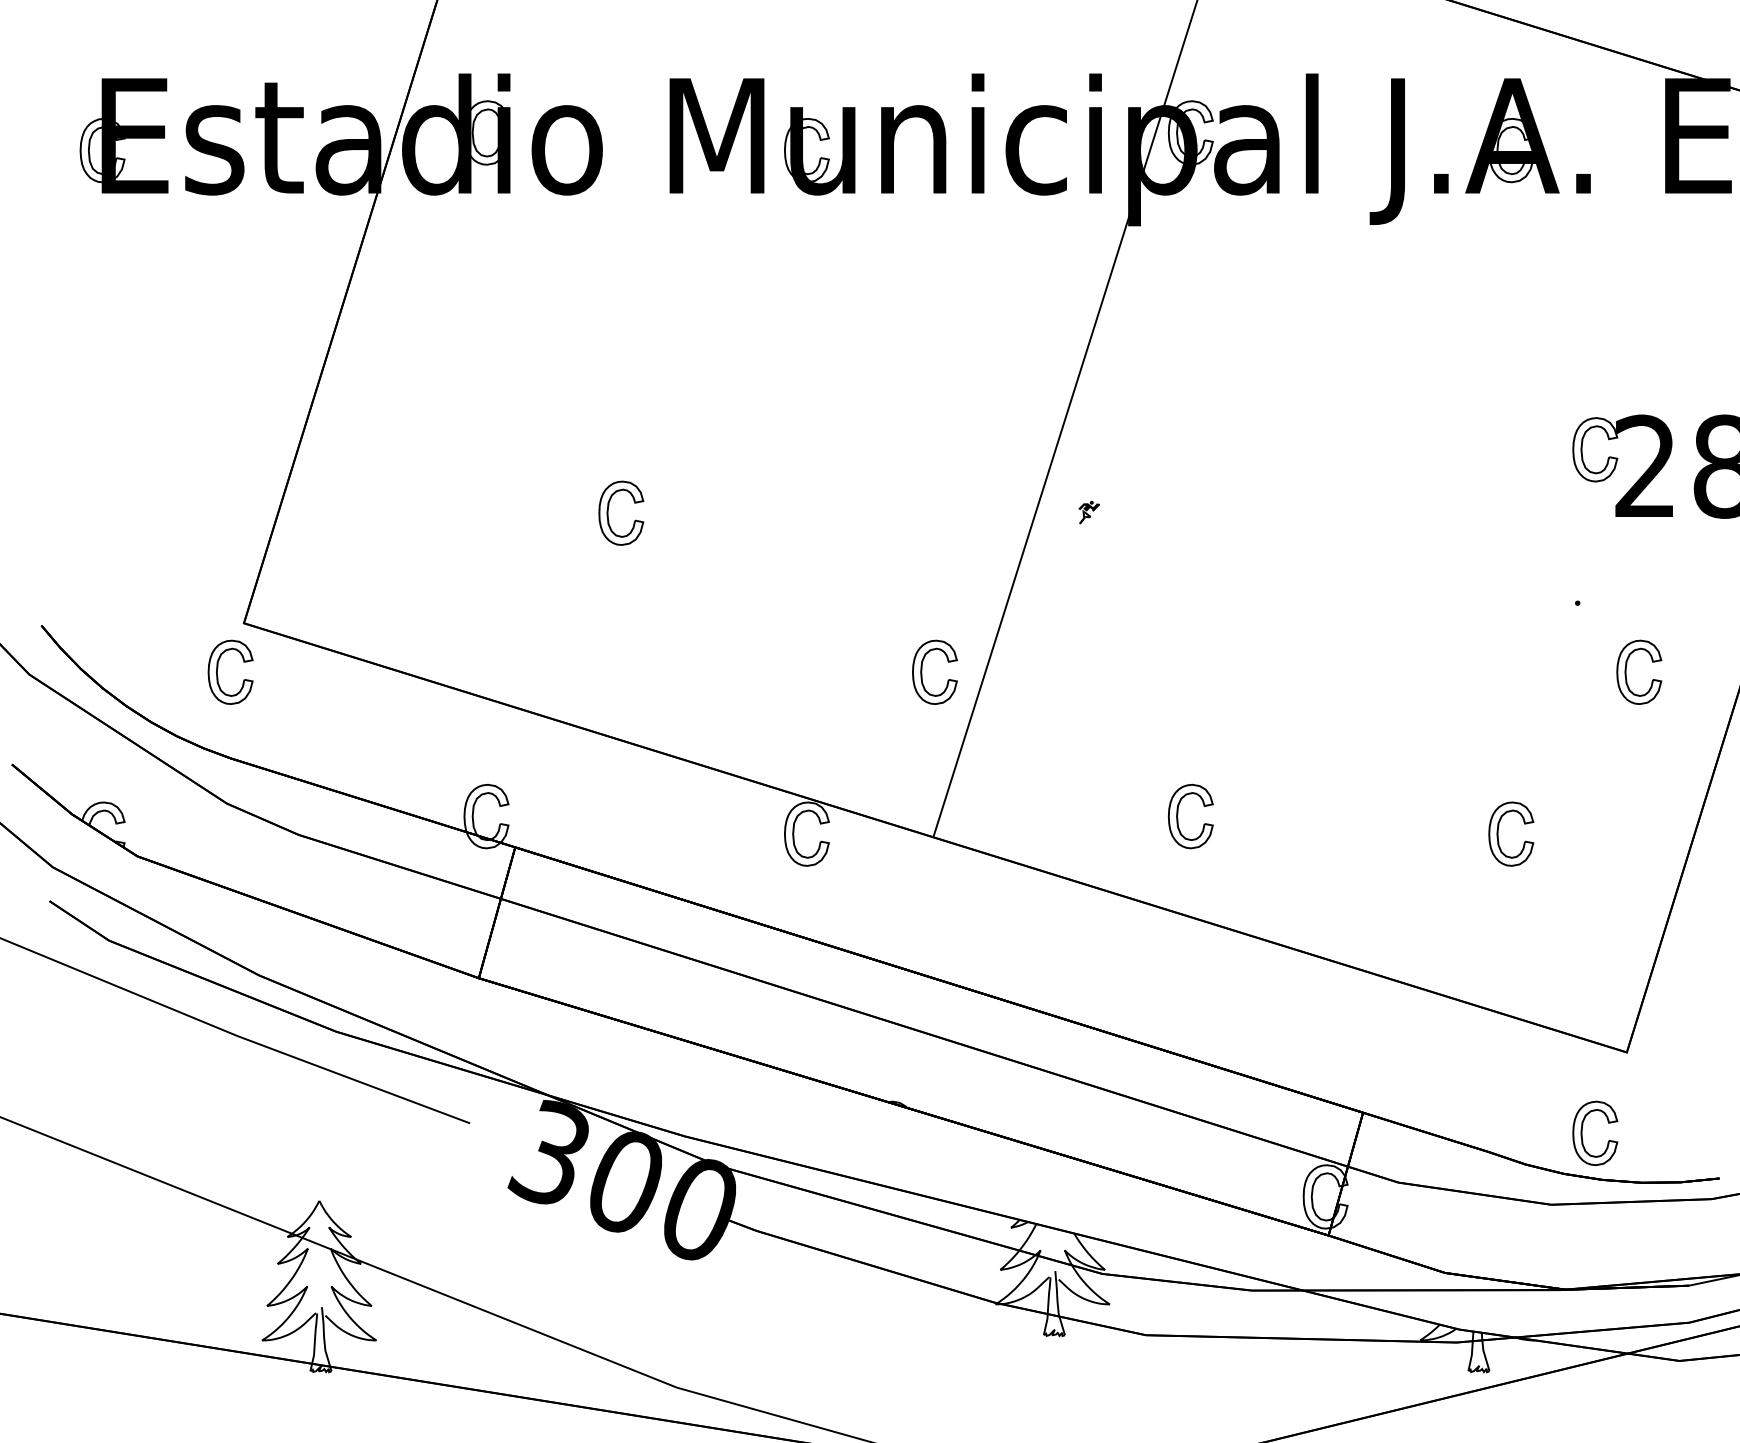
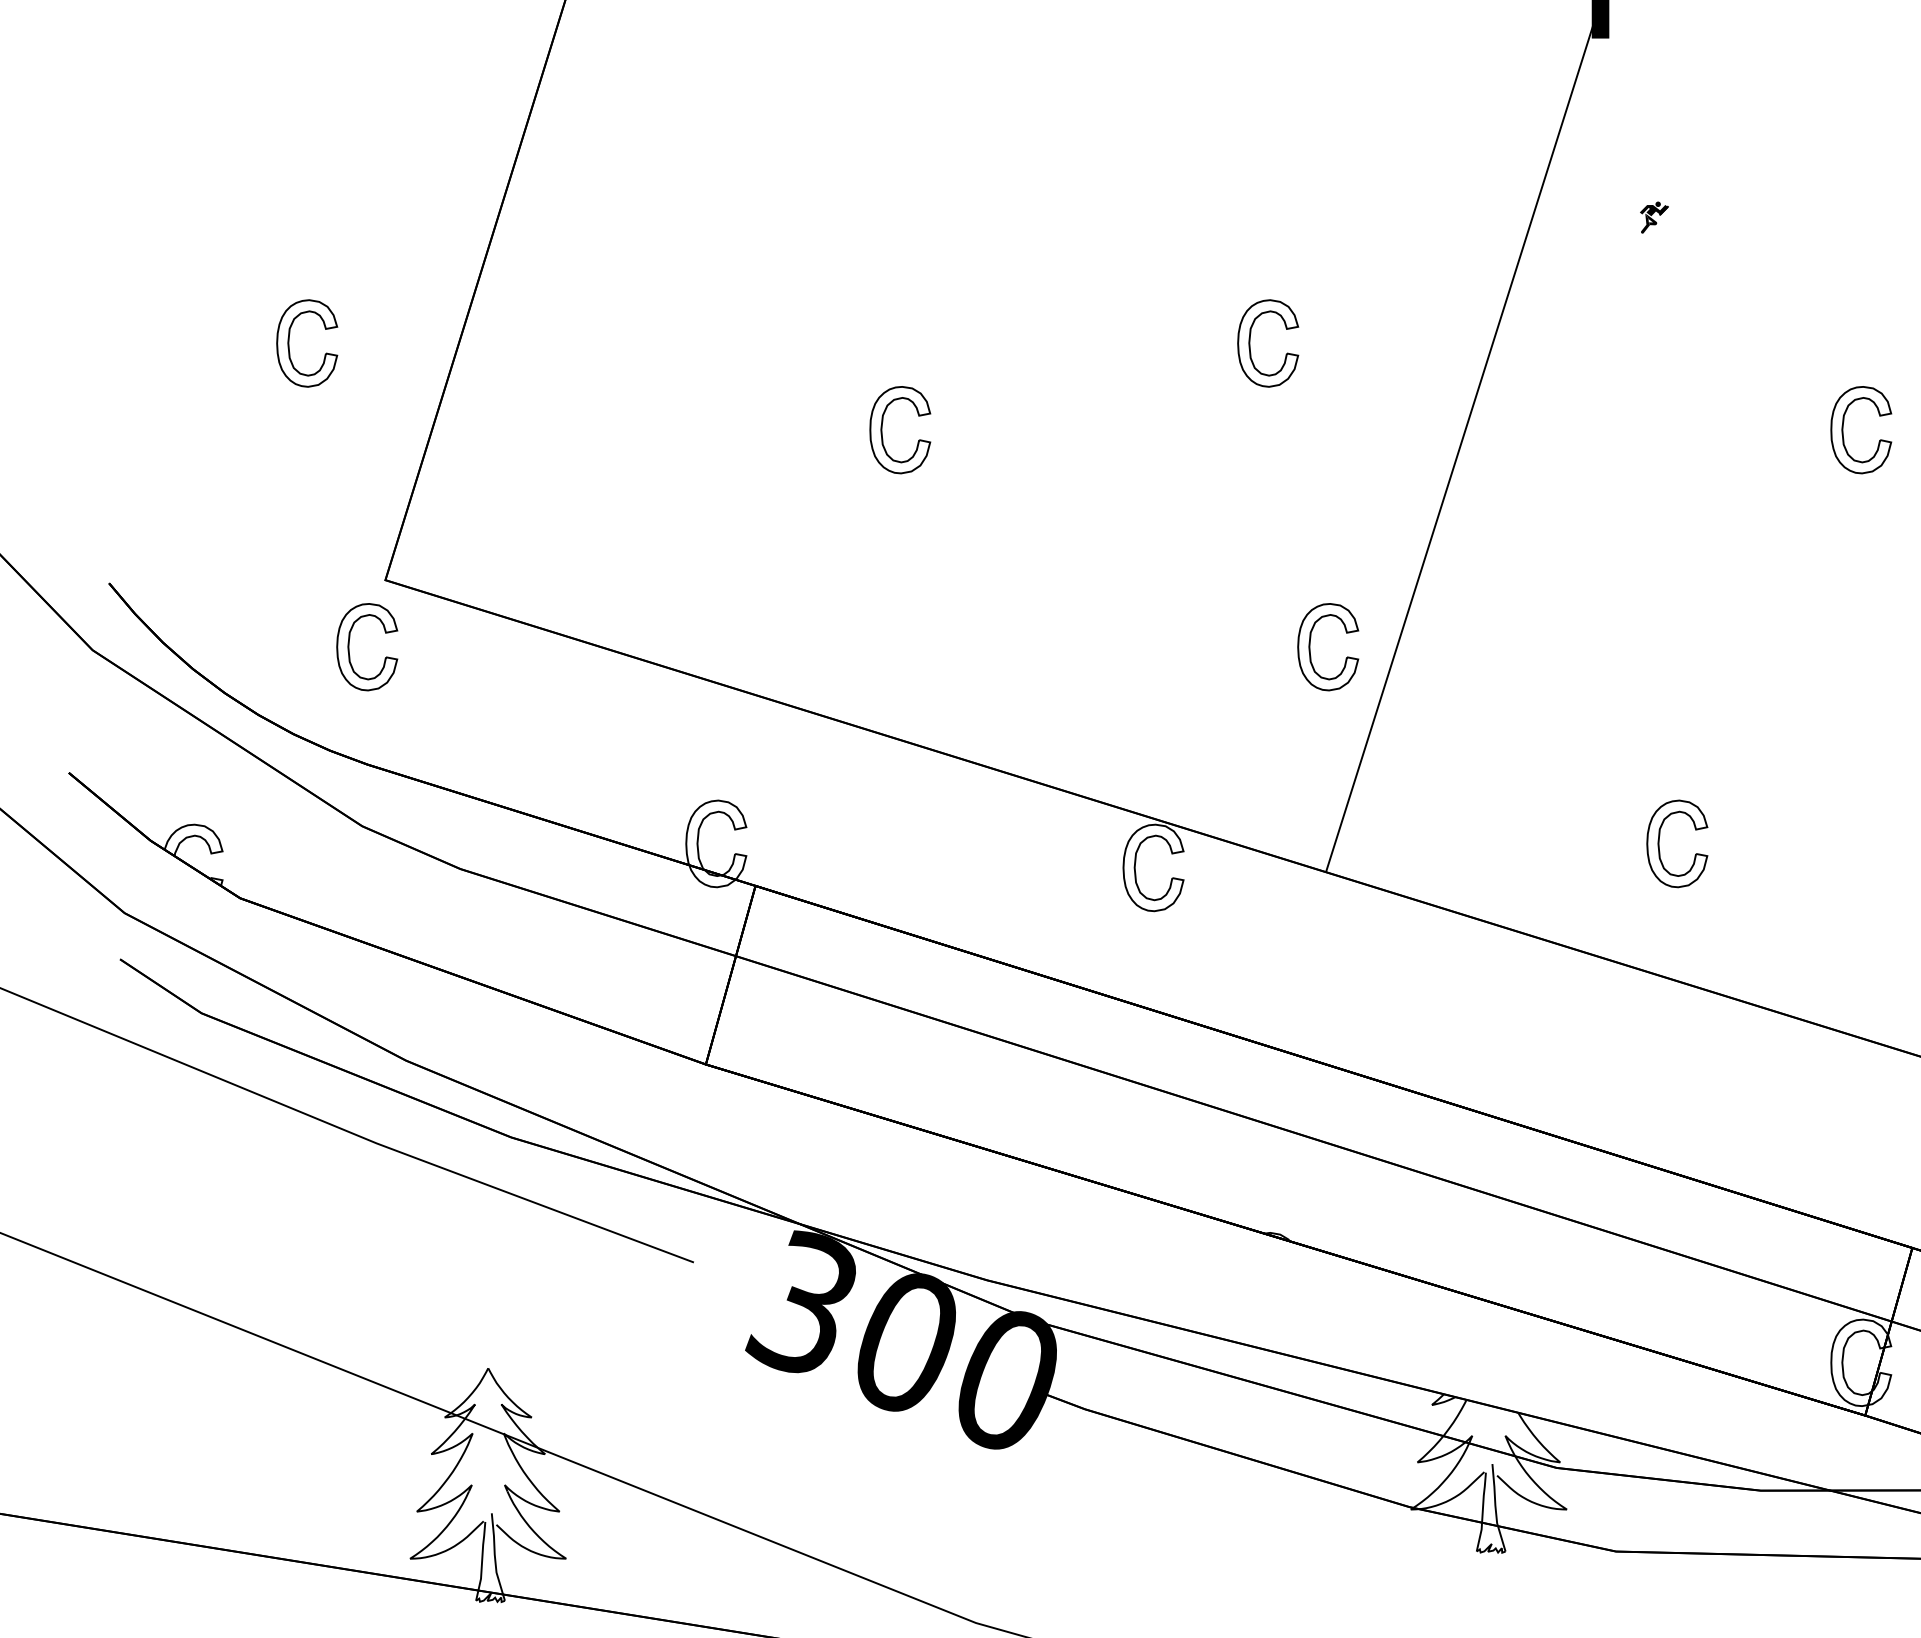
part: (174, 445) -> (290, 337), added
part: (878, 449) -> (1251, 343), added
part: (1313, 509) -> (1844, 424), added
part: (1088, 512) -> (1653, 217), moved

